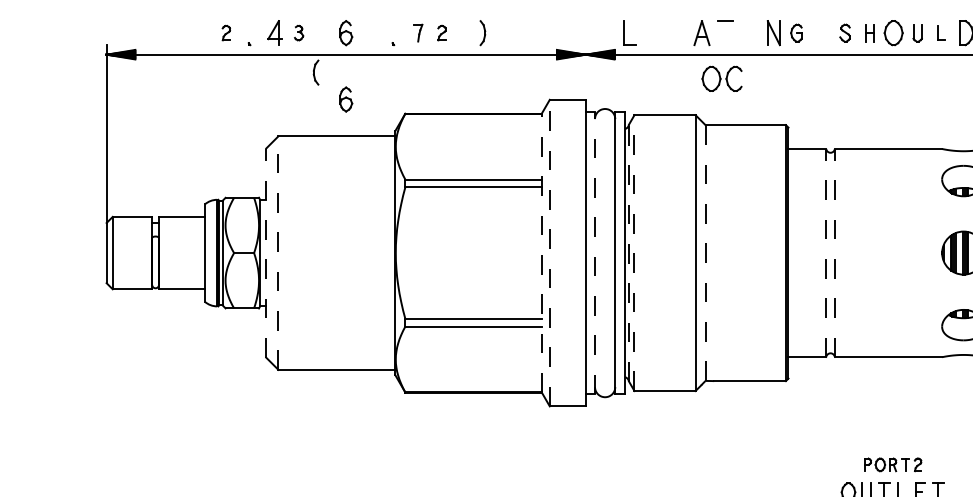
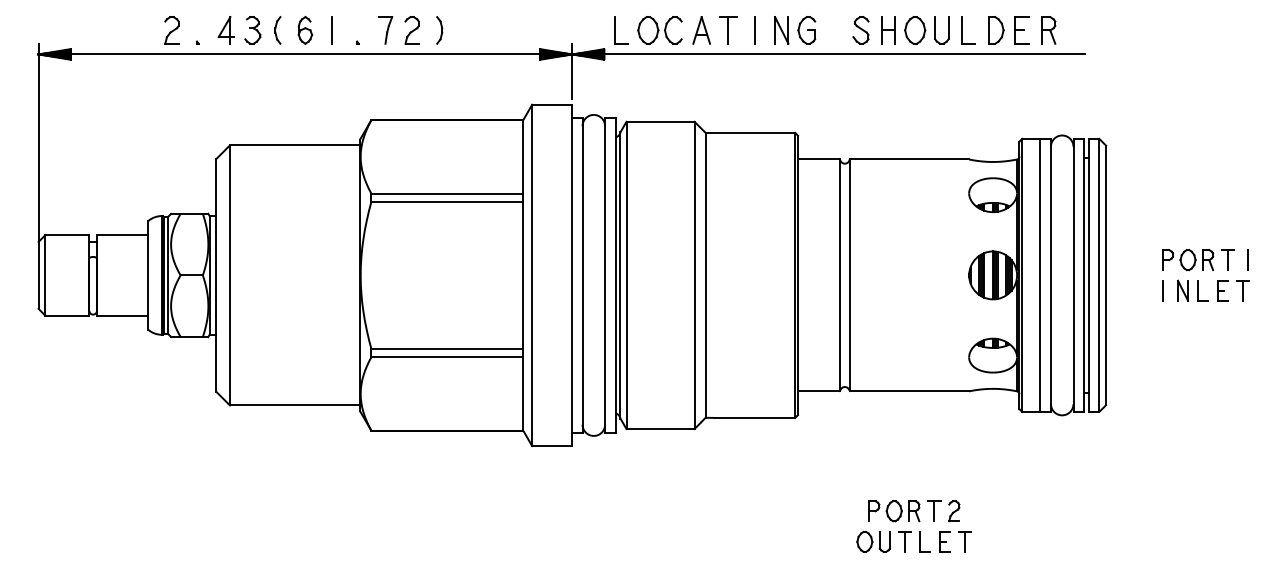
part: (225, 33) -> (171, 30), size x1.67
part: (298, 33) -> (252, 30), size x1.67
line: (370, 33) -> (332, 30), added
part: (418, 33) -> (385, 30), size x1.43
part: (441, 33) -> (411, 30), size x1.67
part: (482, 33) -> (439, 30), moved
line: (726, 33) -> (728, 30), added
line: (750, 33) -> (755, 30), added
part: (796, 33) -> (806, 30), size x1.43
part: (844, 33) -> (860, 30), size x1.43
part: (869, 33) -> (888, 30), size x1.43
part: (917, 33) -> (941, 30), size x1.43
part: (941, 33) -> (968, 30), size x1.67
line: (585, 70) -> (572, 71), added
part: (315, 72) -> (277, 30), moved
part: (721, 78) -> (659, 30), moved
part: (346, 98) -> (305, 103), removed
line: (266, 252) -> (216, 274), dashed -> solid
line: (278, 252) -> (230, 274), dashed -> solid
line: (541, 252) -> (523, 274), dashed -> solid
line: (594, 252) -> (582, 274), dashed -> solid
line: (629, 252) -> (620, 274), dashed -> solid
line: (705, 252) -> (705, 274), dashed -> solid
line: (550, 253) -> (532, 275), dashed -> solid
line: (634, 253) -> (626, 275), dashed -> solid
line: (826, 253) -> (840, 275), dashed -> solid
line: (834, 253) -> (849, 275), dashed -> solid
part: (893, 465) -> (914, 511), size x1.43

